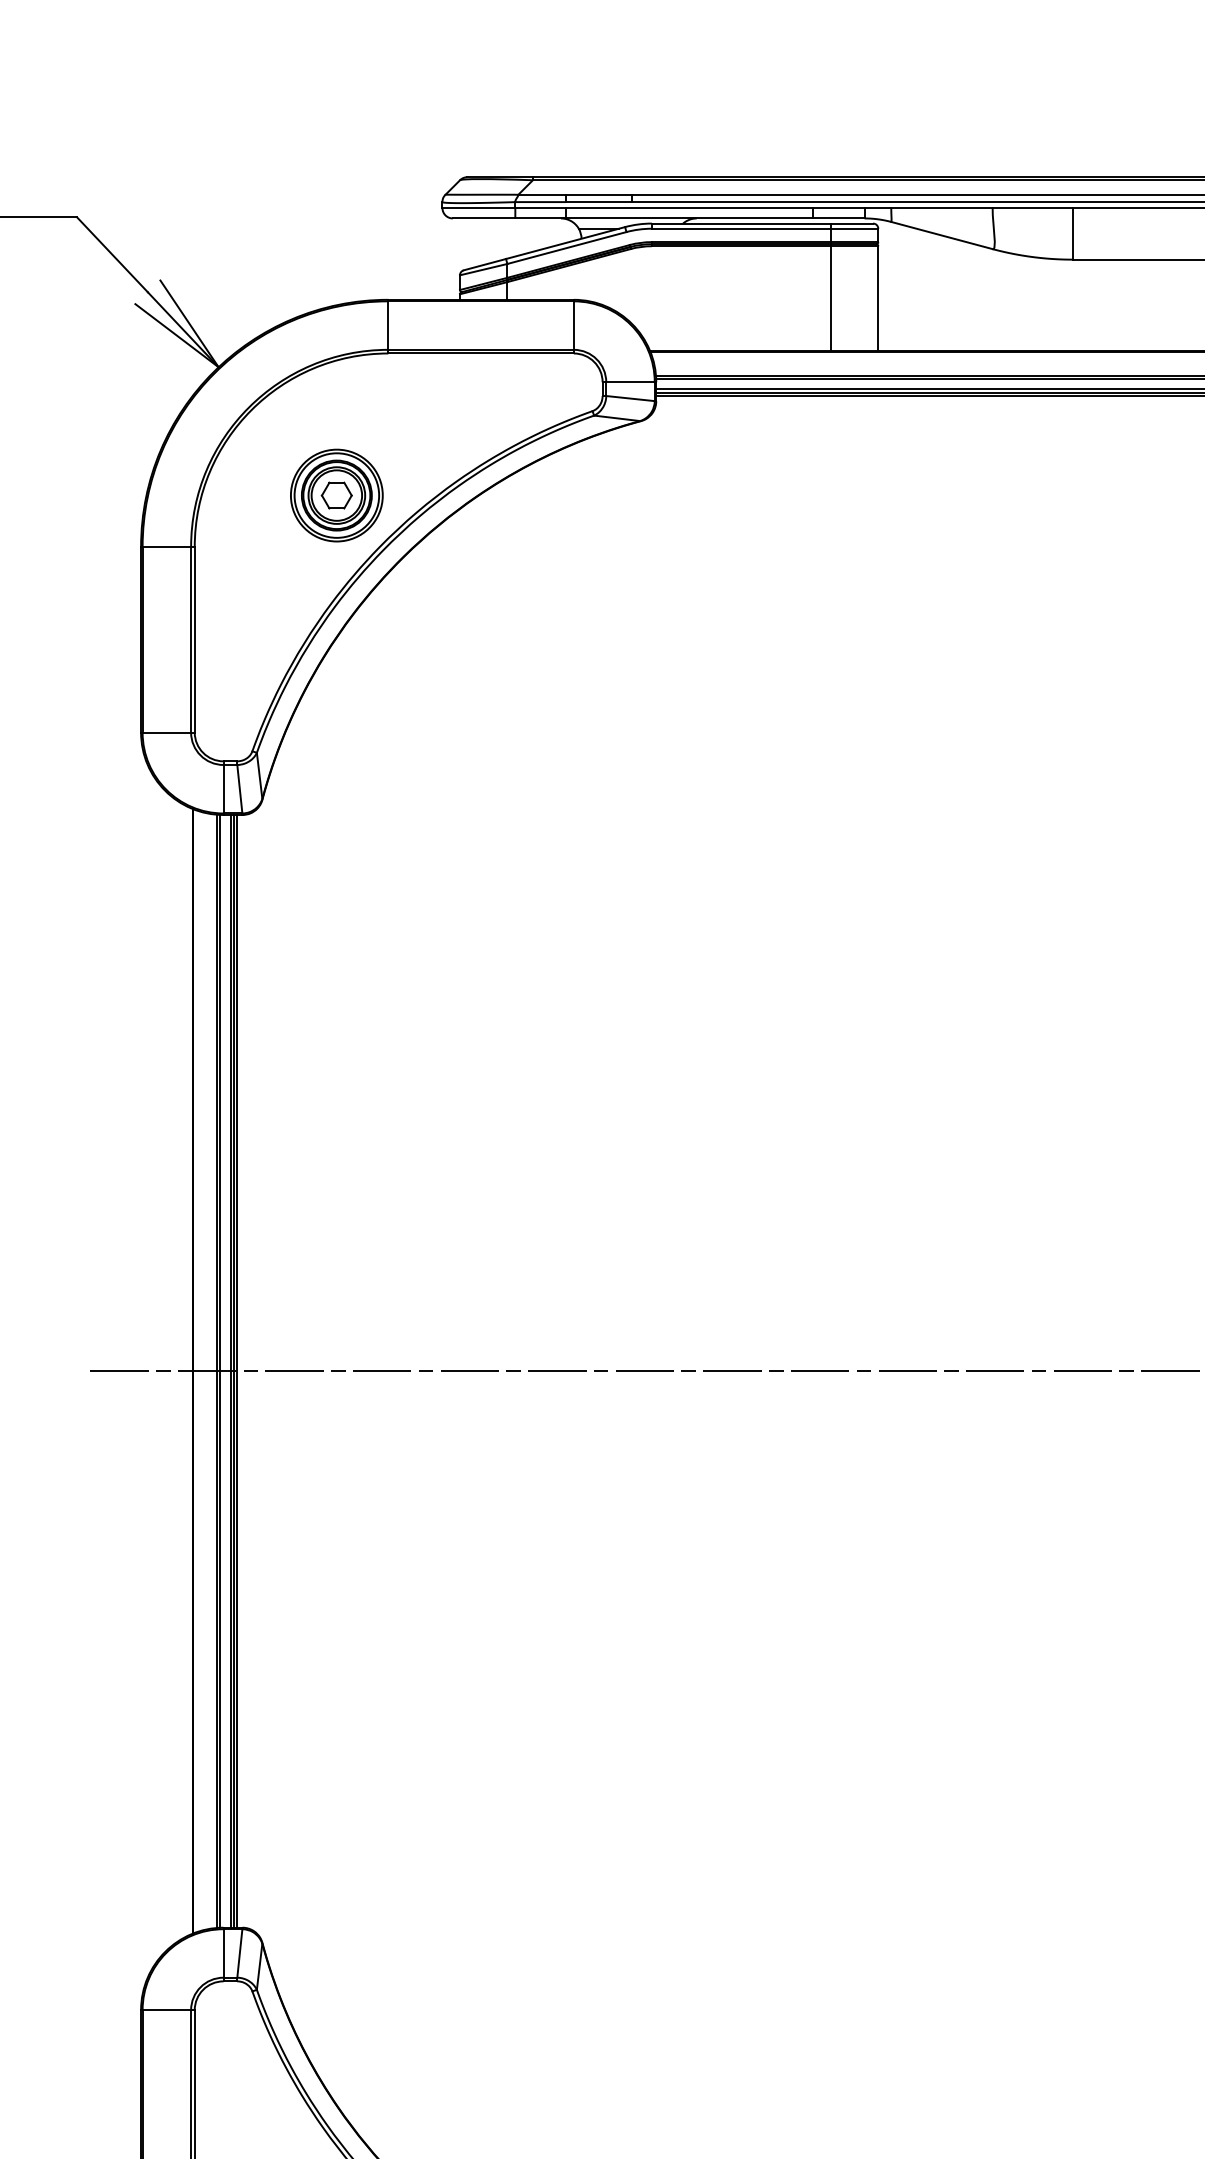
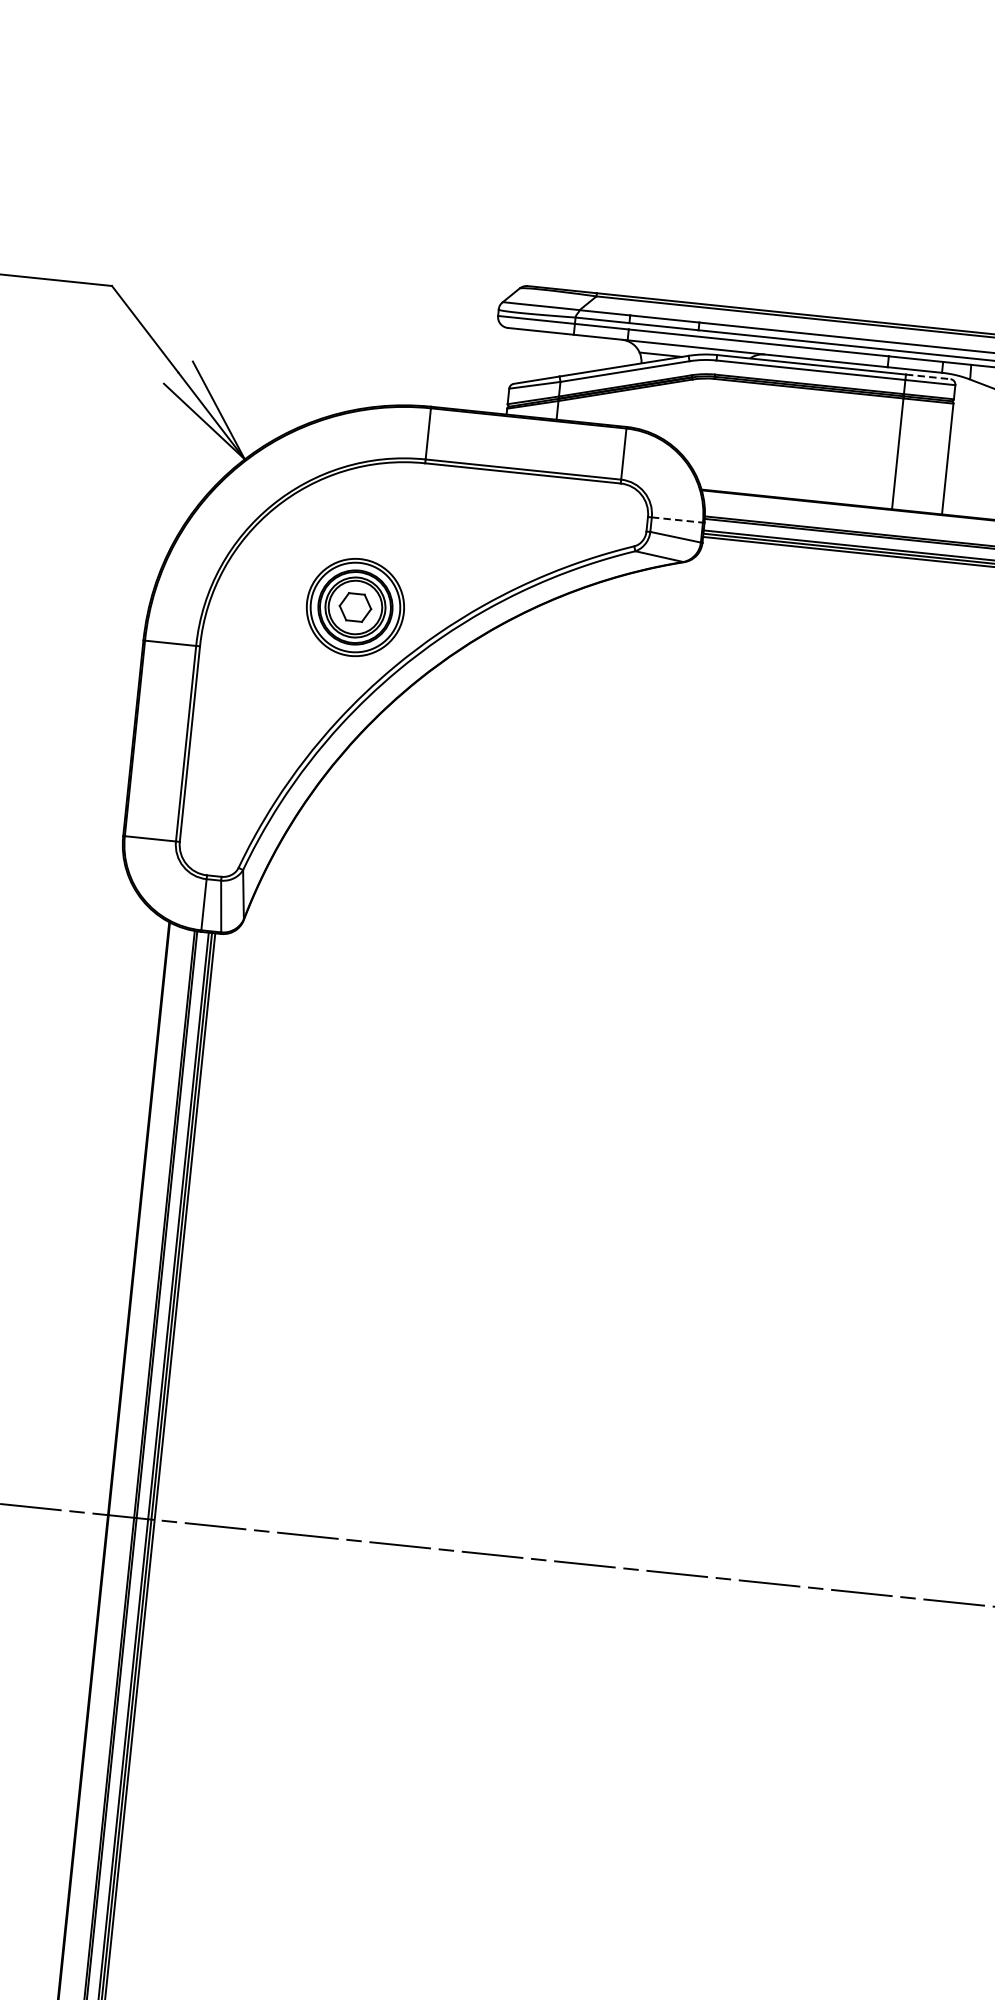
line: (852, 223) -> (928, 376), solid -> dashed
line: (631, 382) -> (678, 520), solid -> dashed

